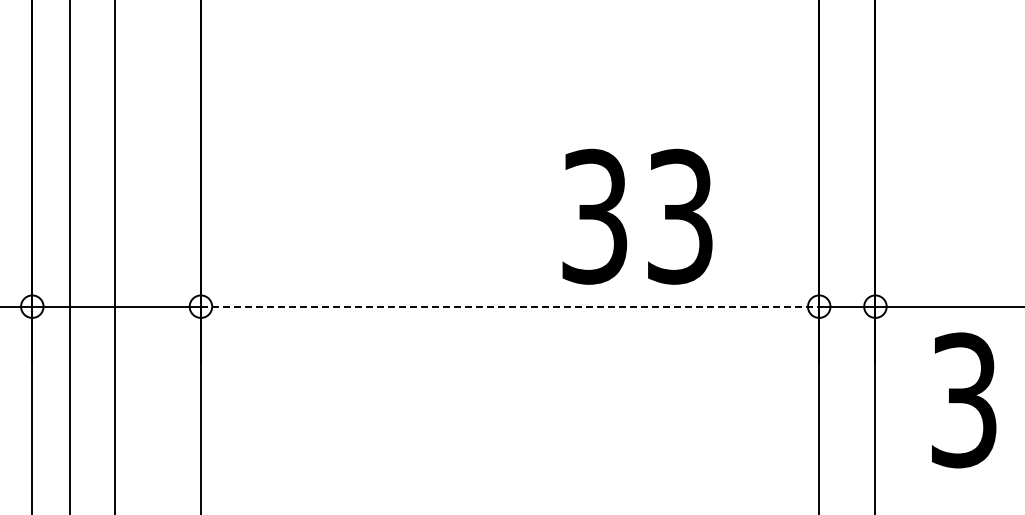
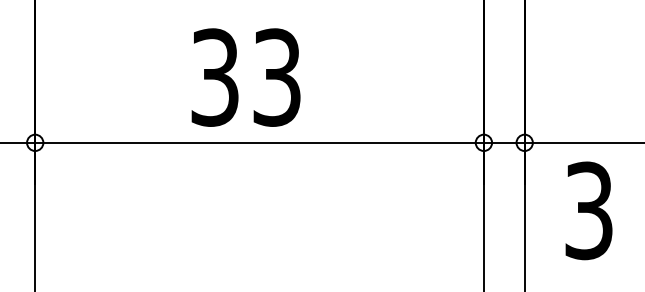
text: (637, 216) -> (246, 77), moved
line: (510, 306) -> (259, 142), dashed -> solid

